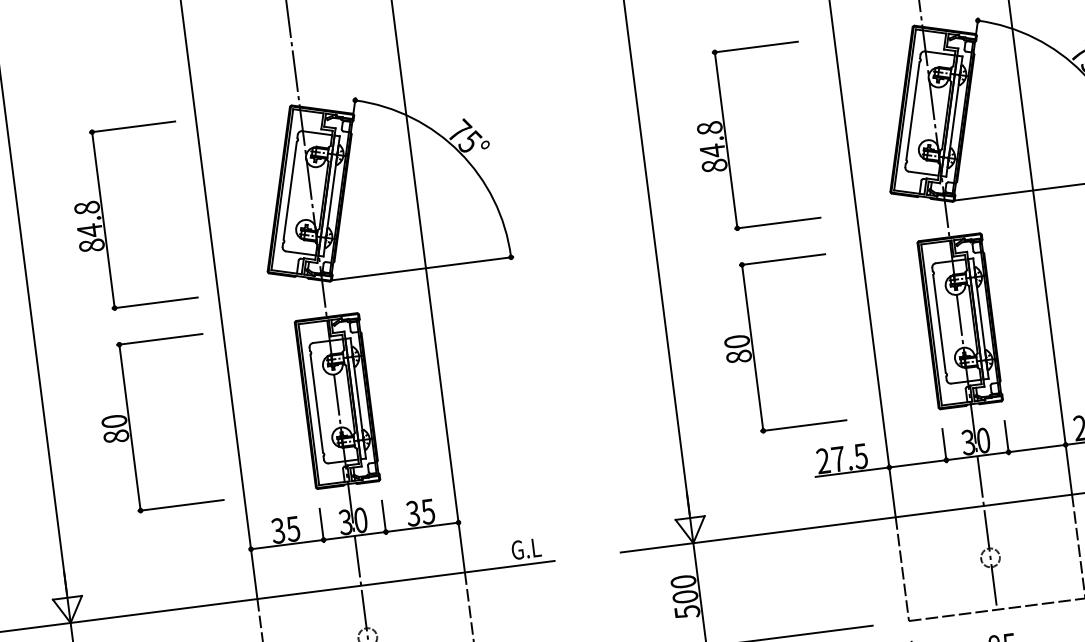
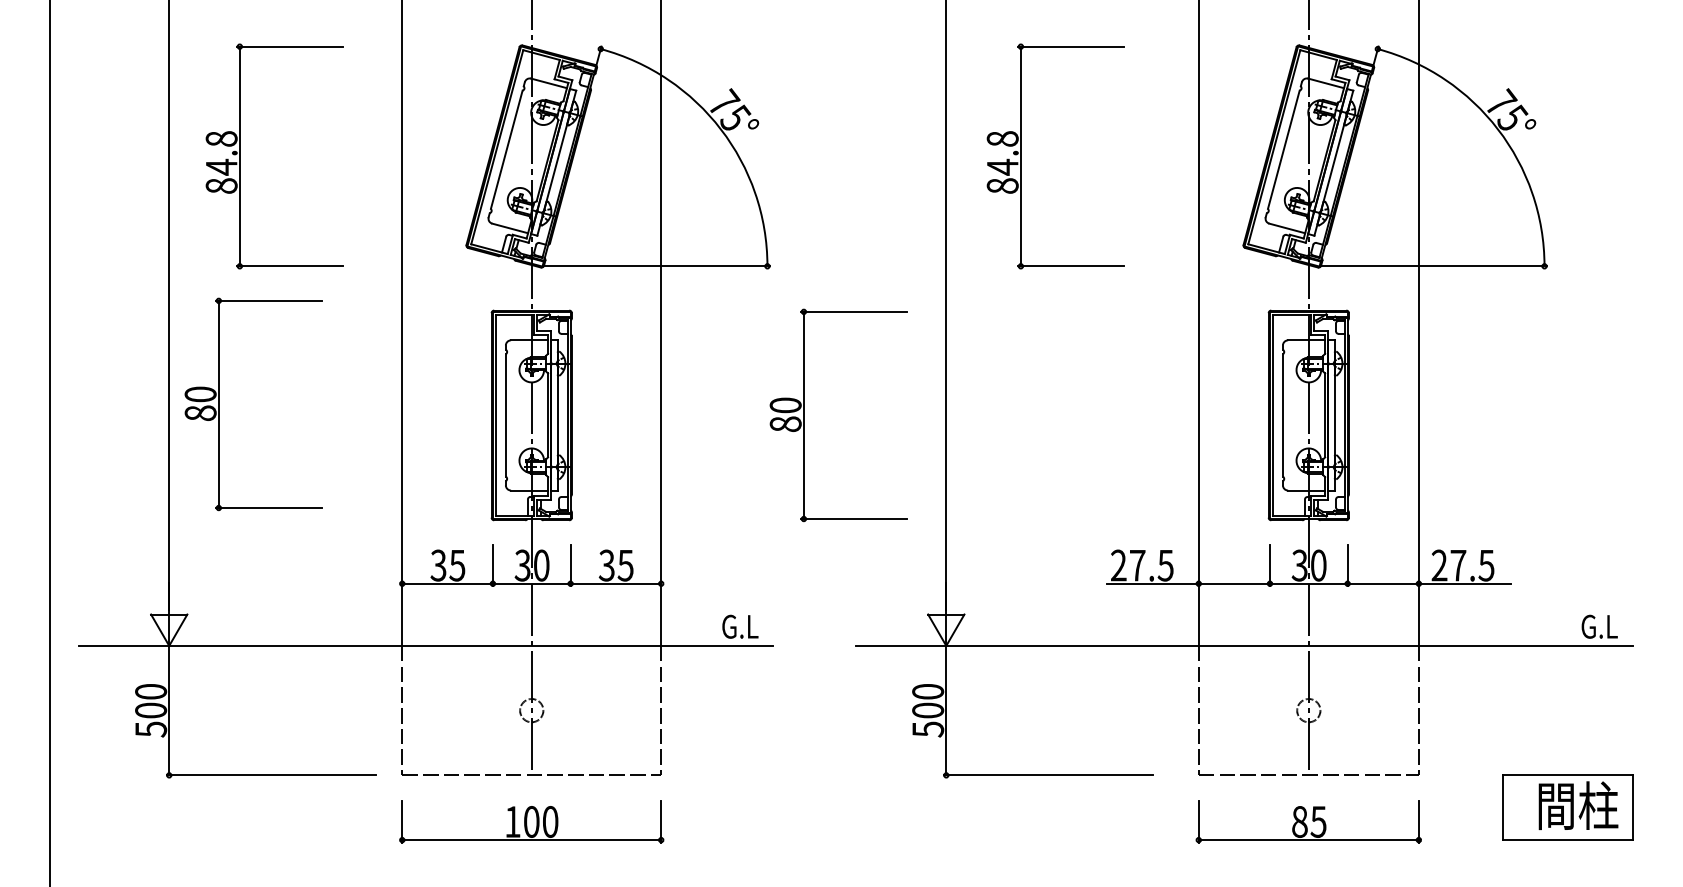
part: (726, 140) -> (1021, 156), moved
part: (103, 220) -> (240, 156), moved
part: (753, 347) -> (804, 415), moved
part: (130, 427) -> (219, 404), moved

